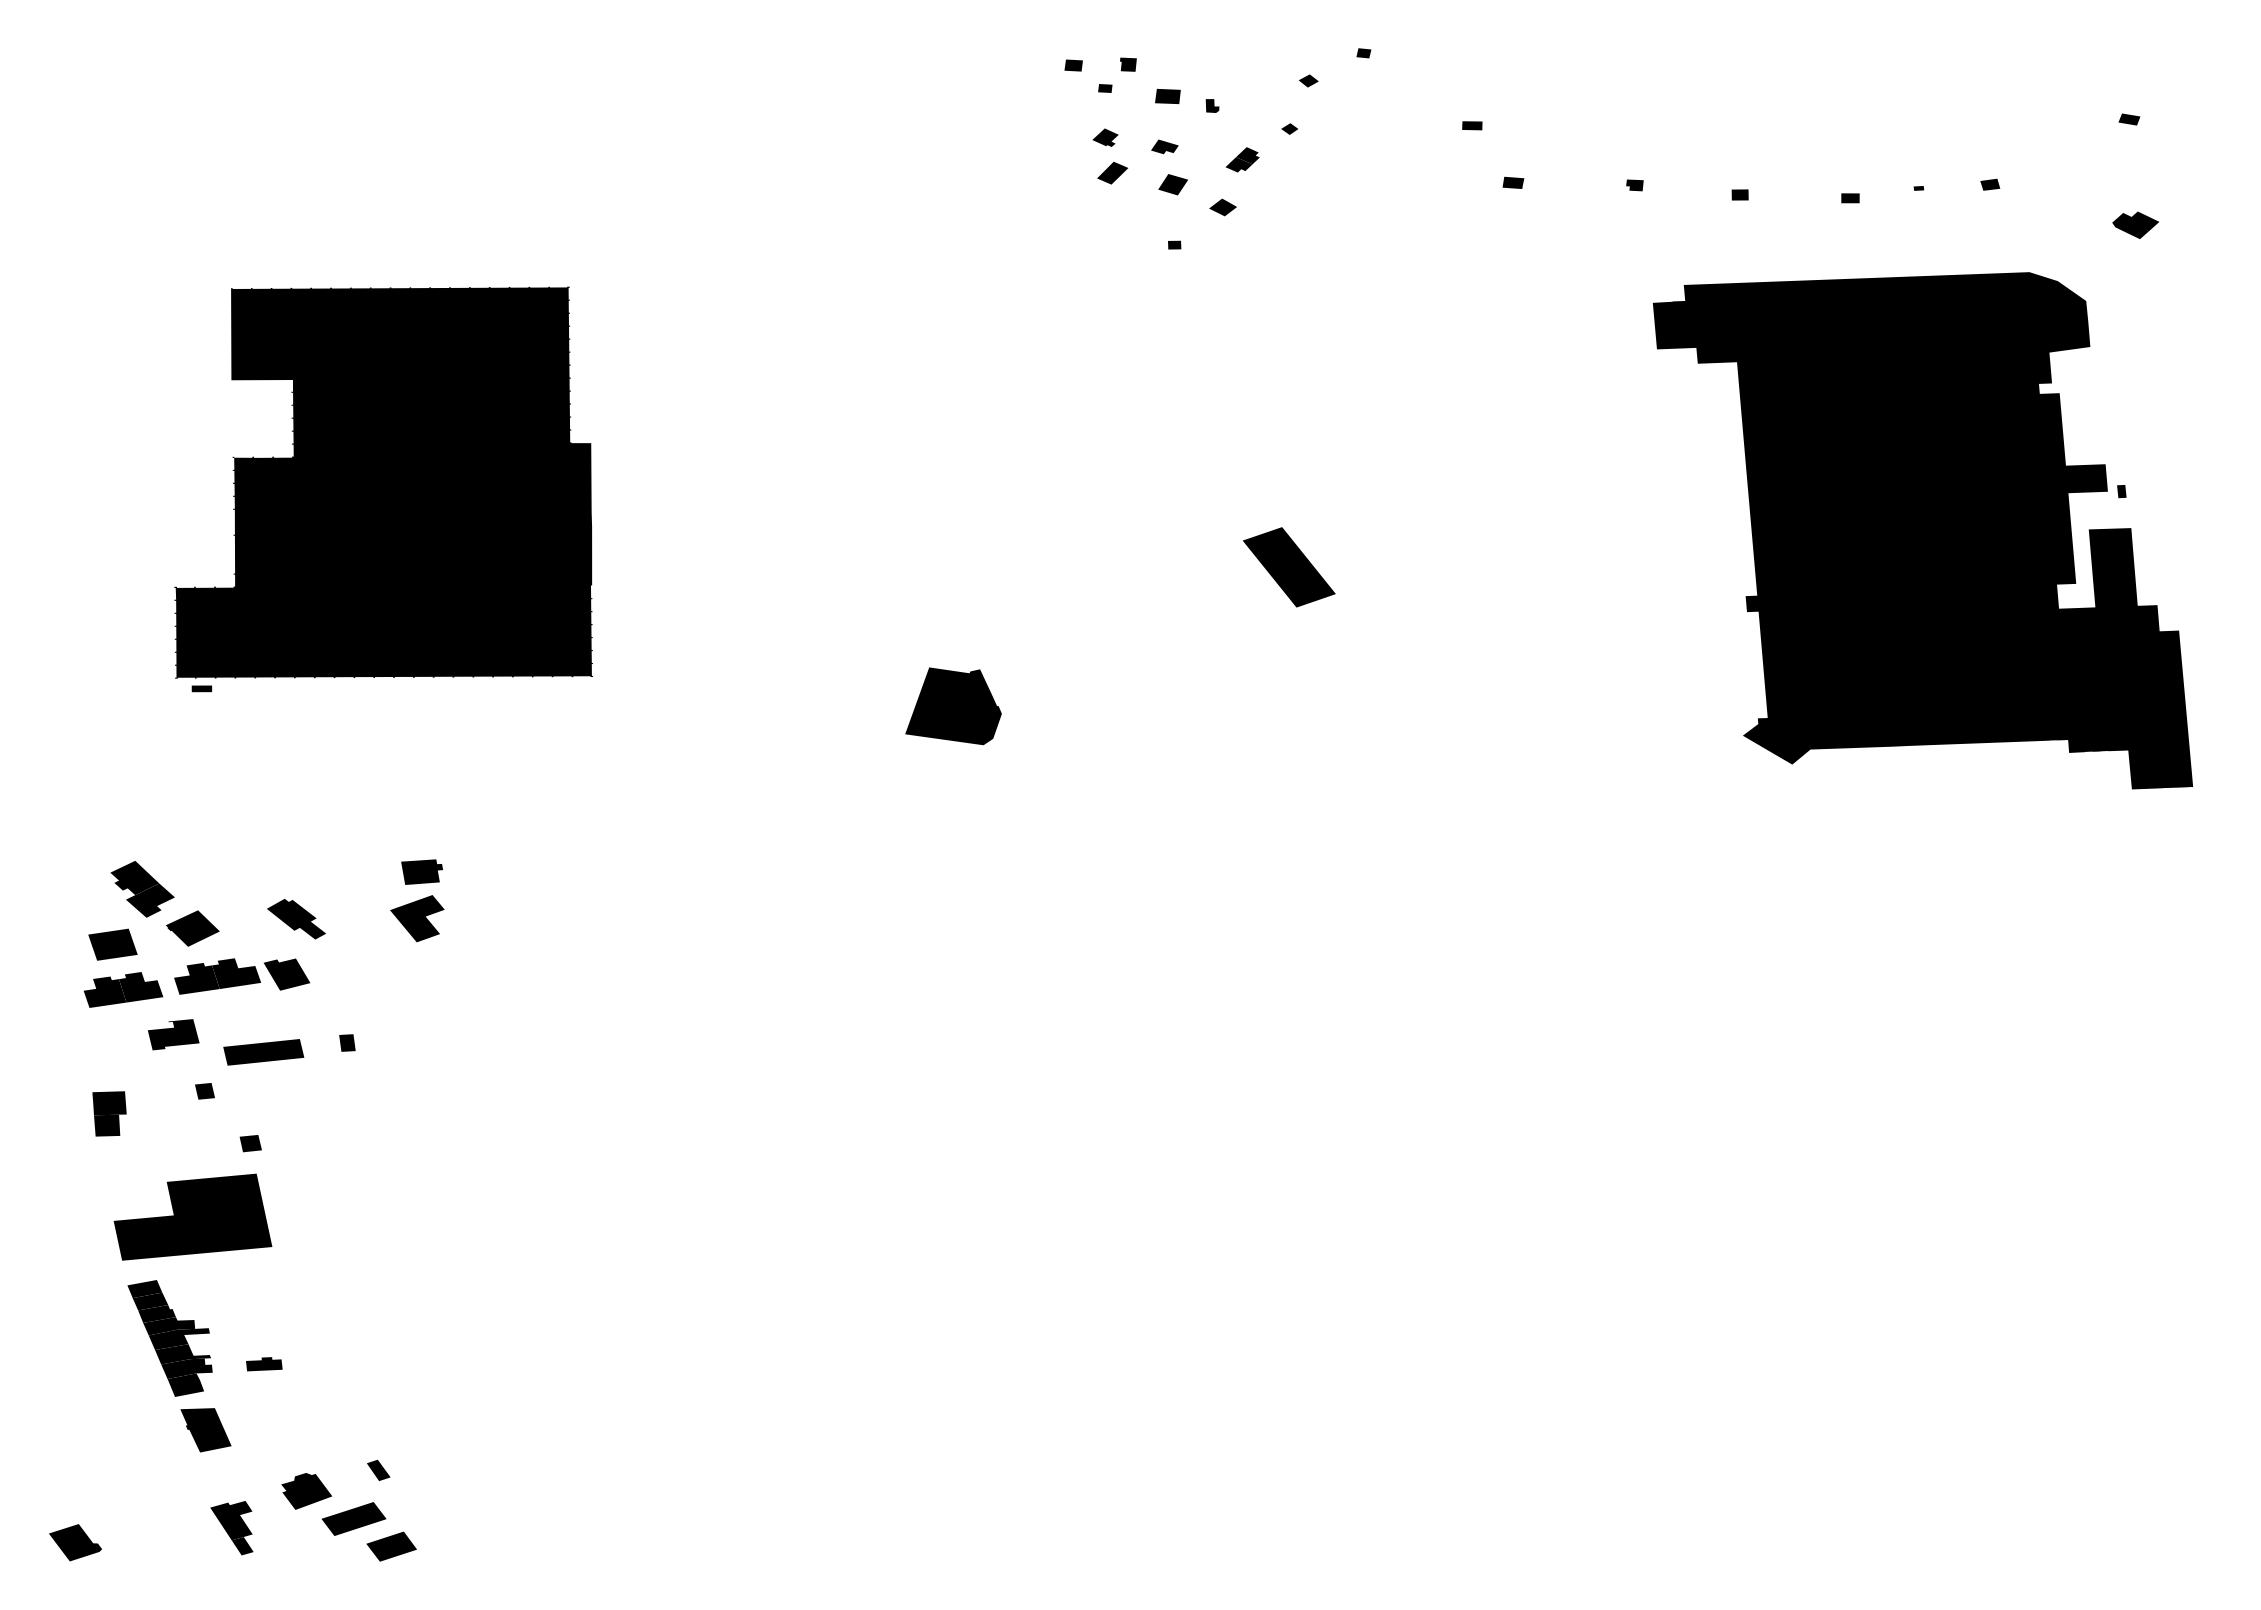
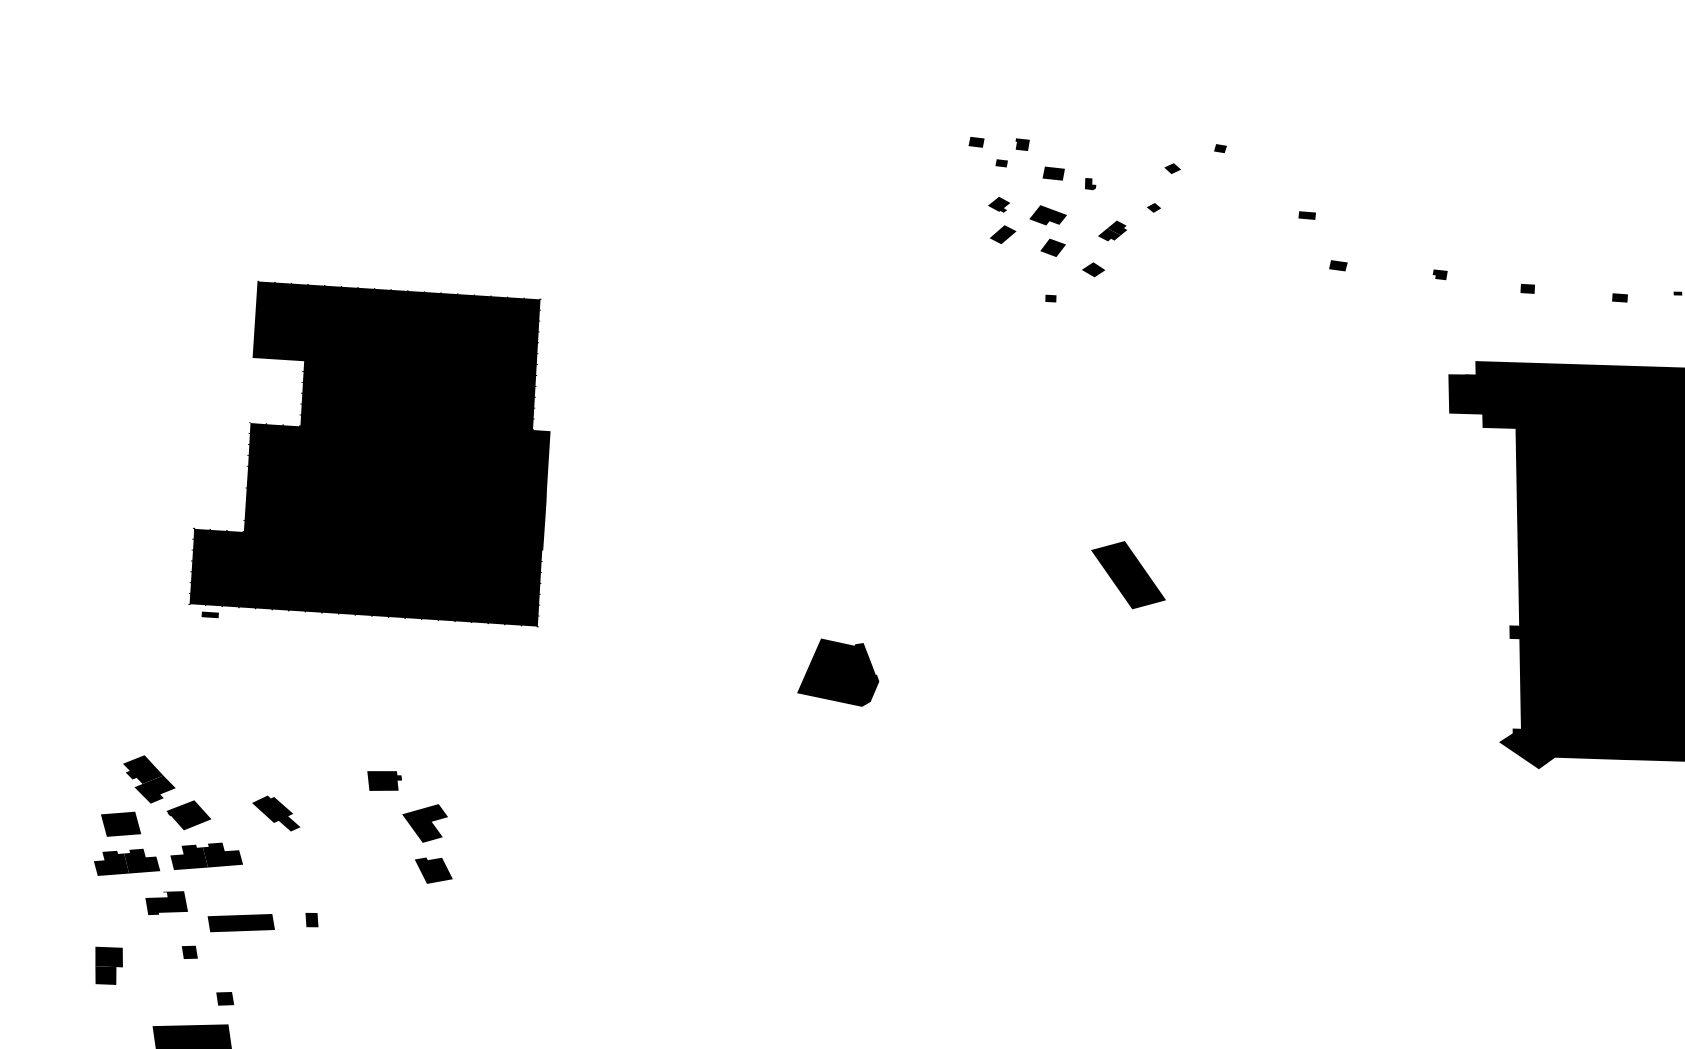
part: (1164, 146) -> (1048, 215), size x1.6
part: (417, 918) -> (424, 822), moved
part: (287, 974) -> (434, 870), moved

